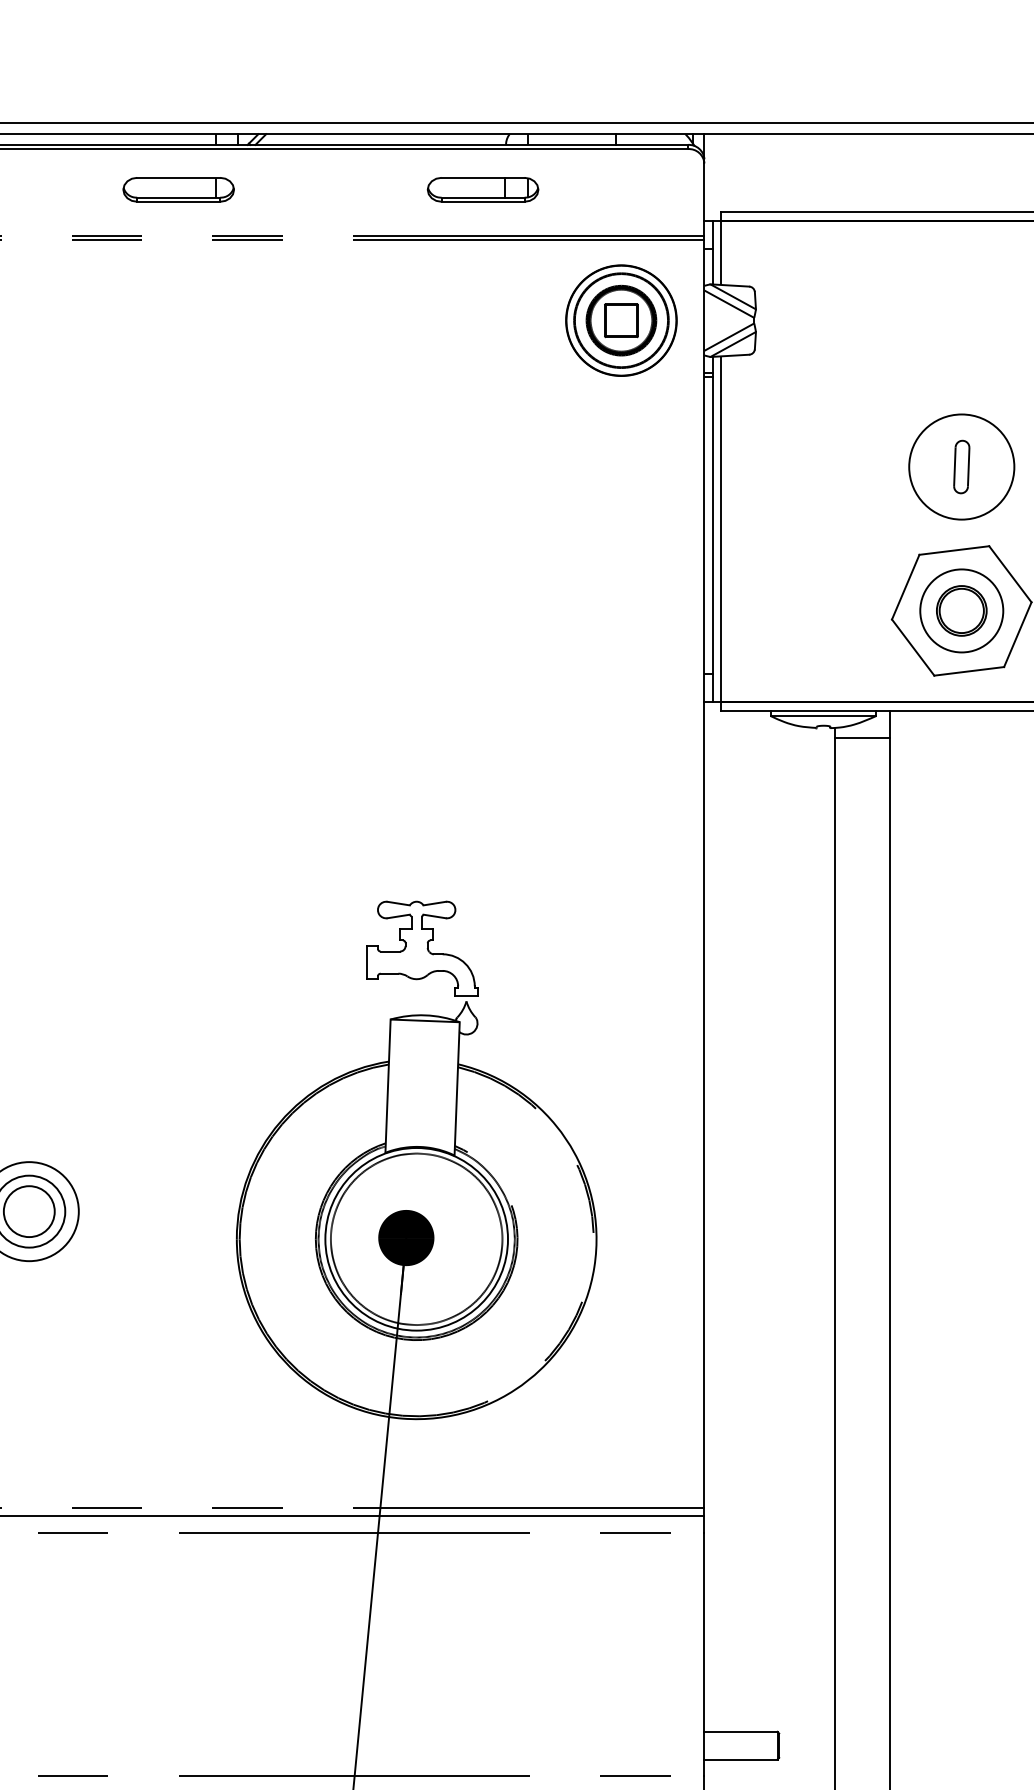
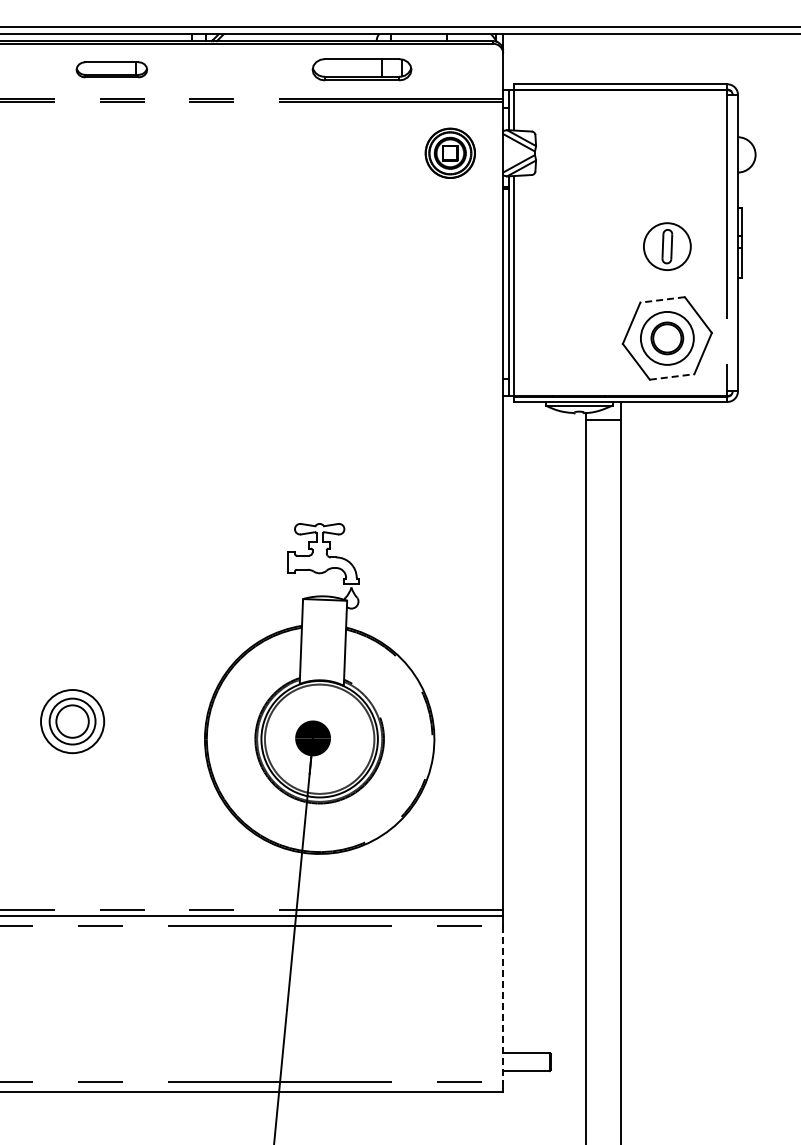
part: (178, 189) -> (111, 69), moved
part: (482, 189) -> (361, 69), size x1.4
part: (621, 320) -> (450, 153), size x0.7
circle: (960, 466) -> (666, 246), size x0.7
line: (954, 549) -> (662, 299), solid -> dashed
line: (969, 670) -> (672, 376), solid -> dashed
line: (704, 1653) -> (503, 1003), solid -> dashed

